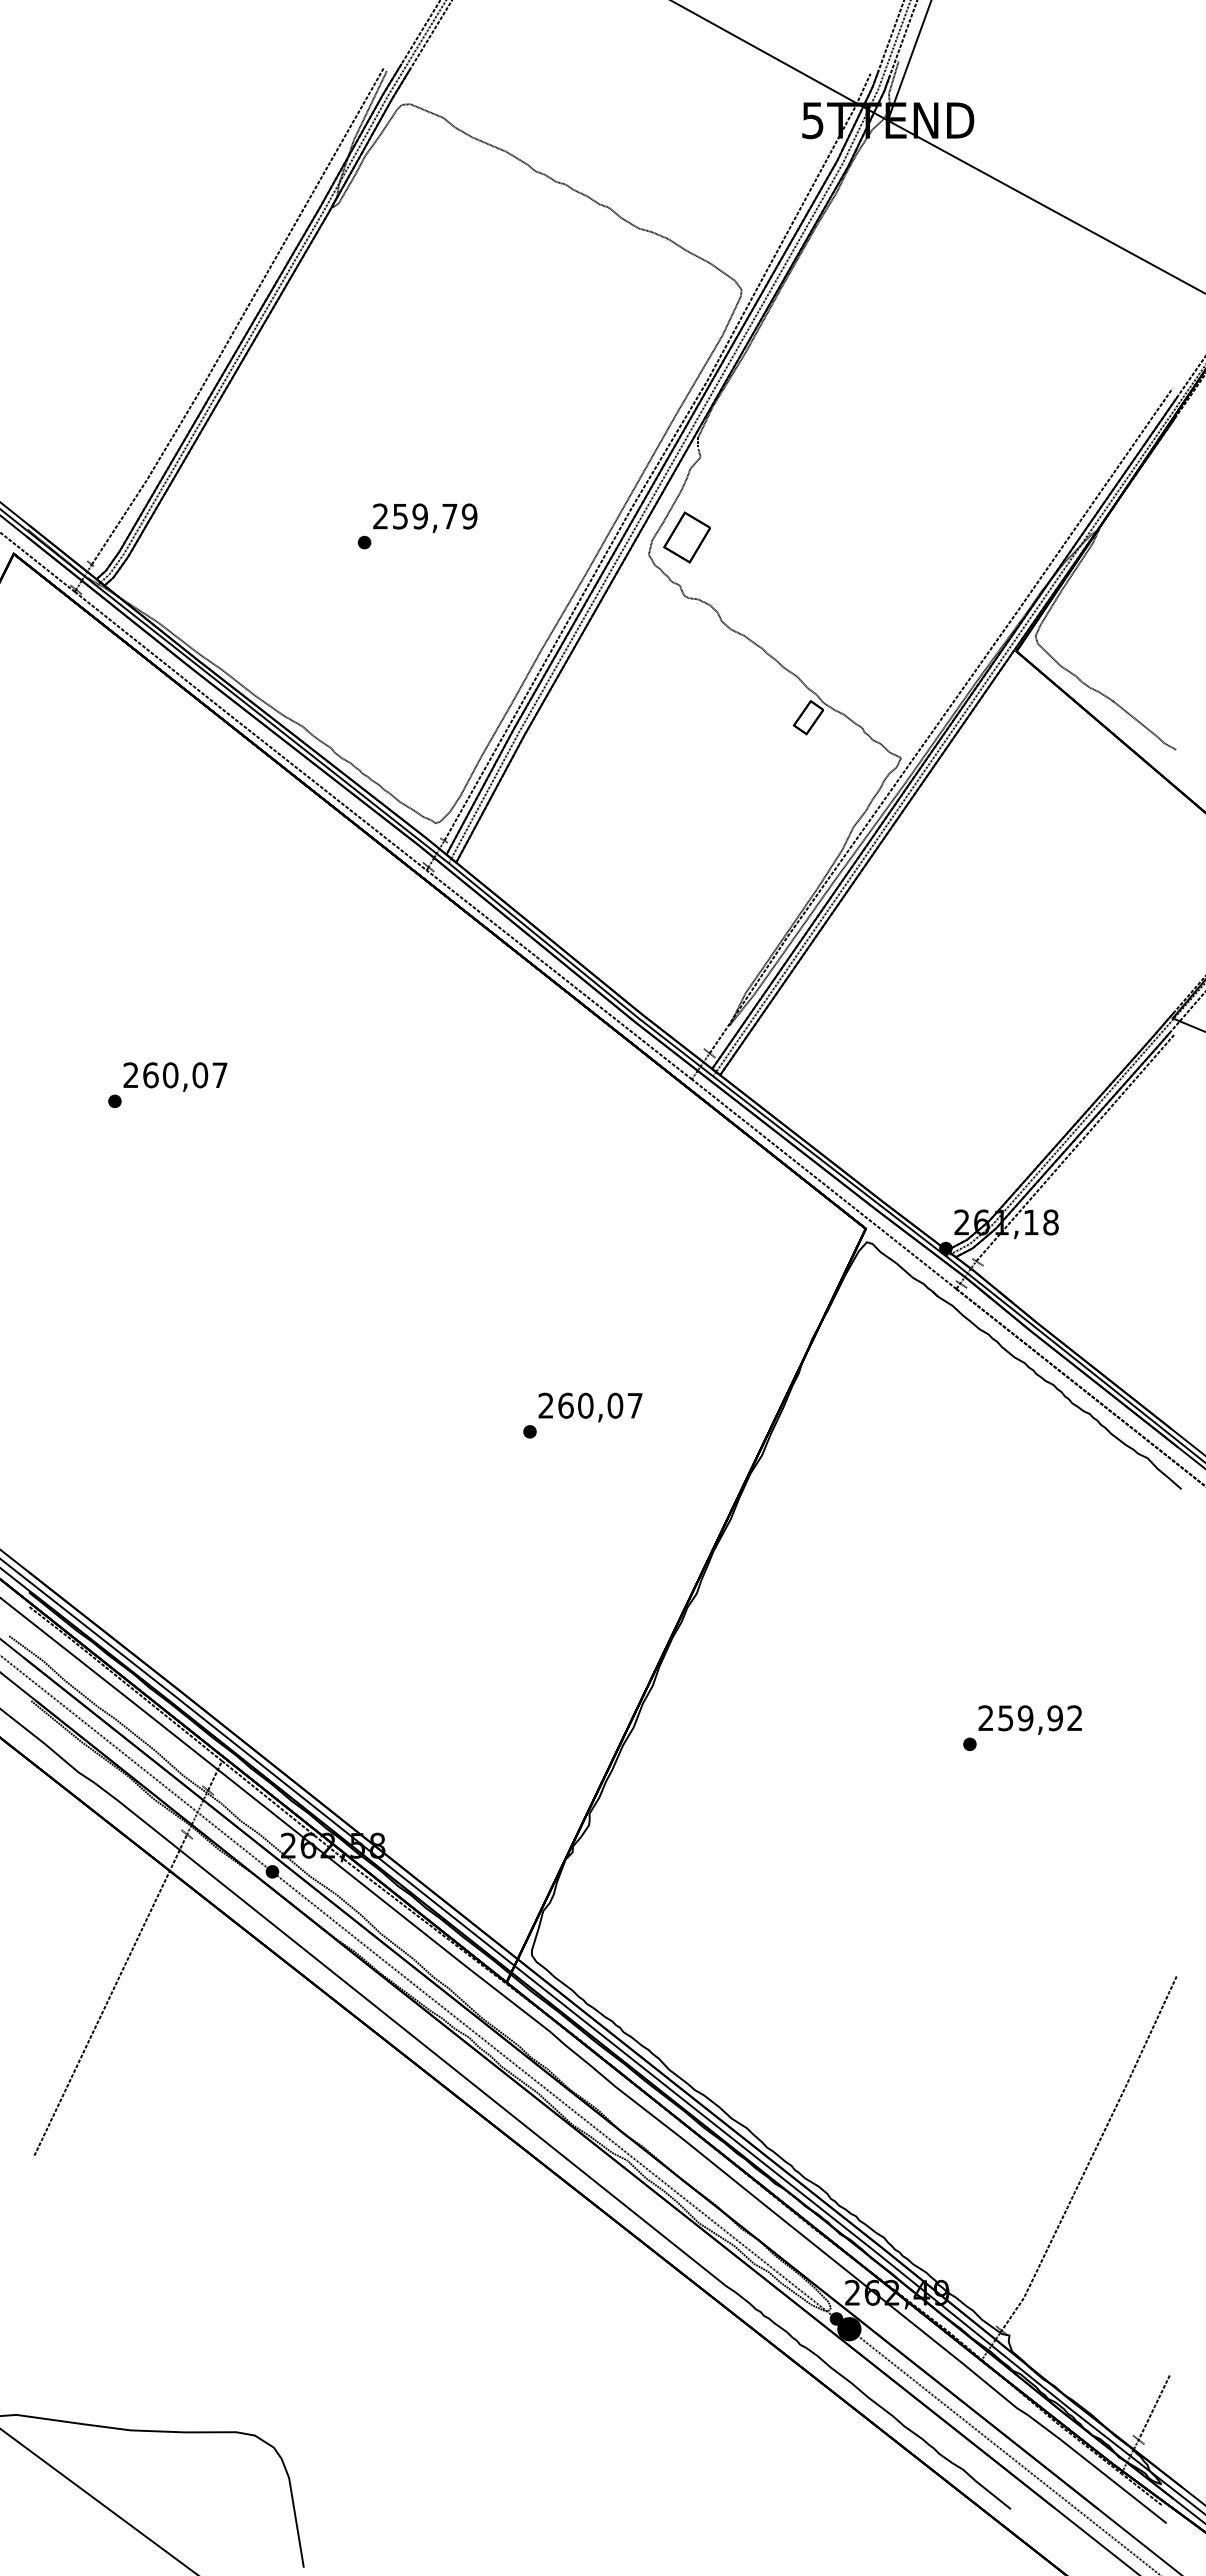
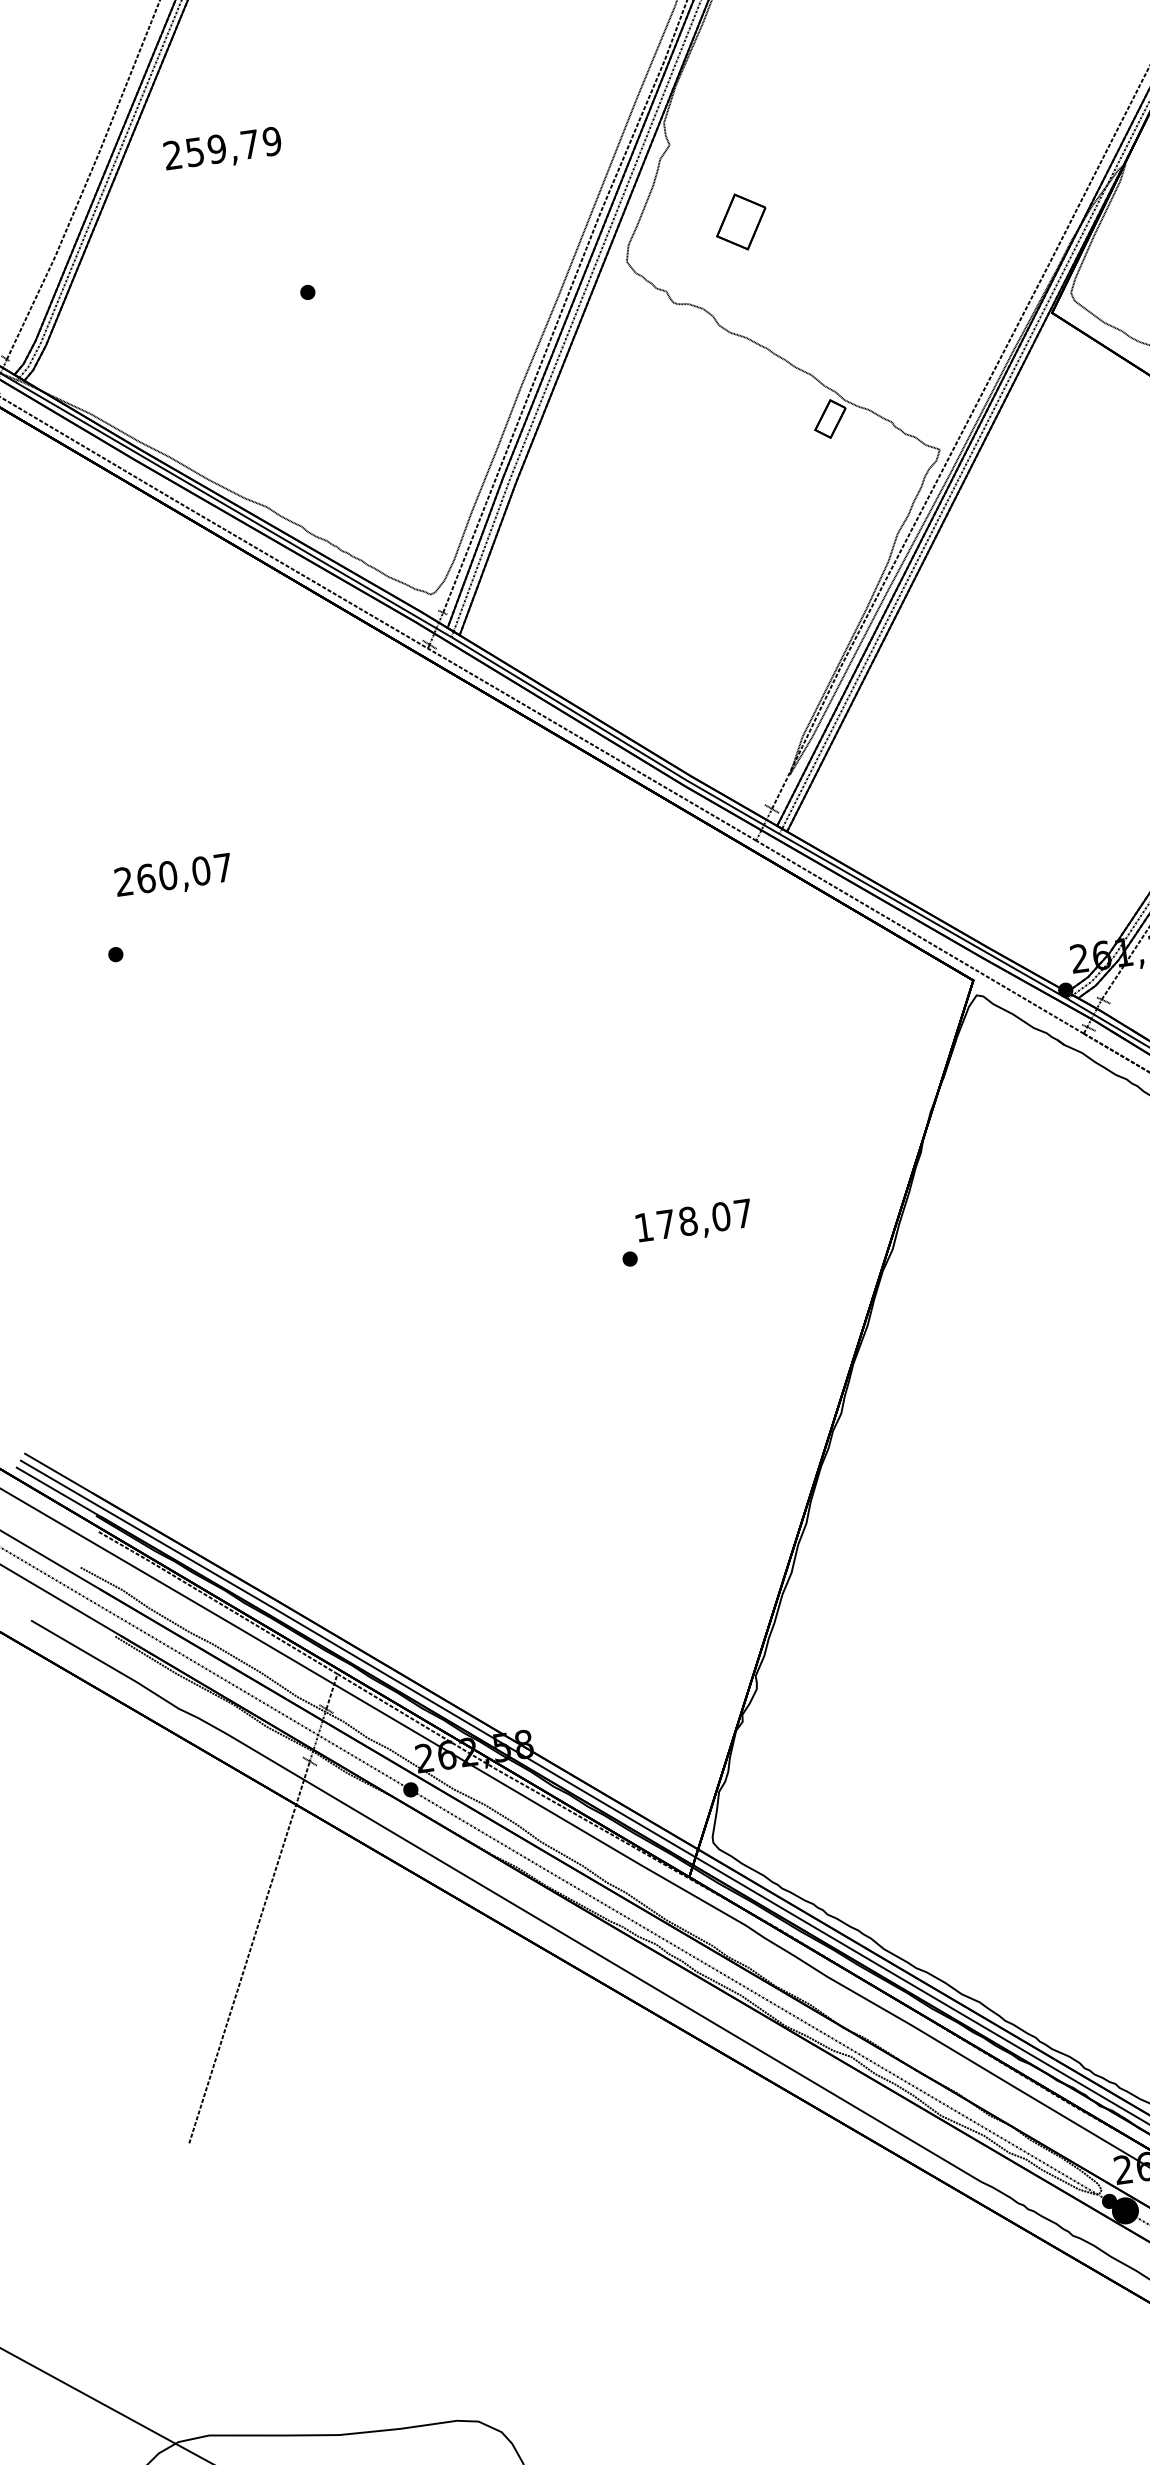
text: (425, 518) -> (223, 150), moved
part: (686, 537) -> (740, 222), moved
text: (175, 1076) -> (173, 876), moved
text: (565, 1405) -> (665, 1224), 260,07 -> 178,07

